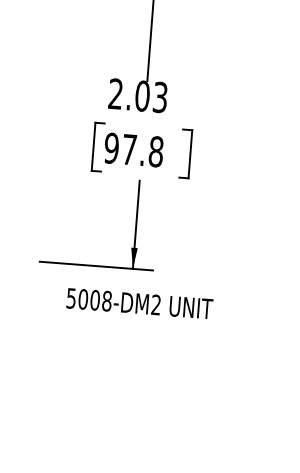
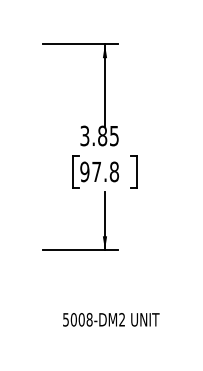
text: (137, 95) -> (99, 135), 2.03 -> 3.85
text: (140, 303) -> (111, 319), moved

